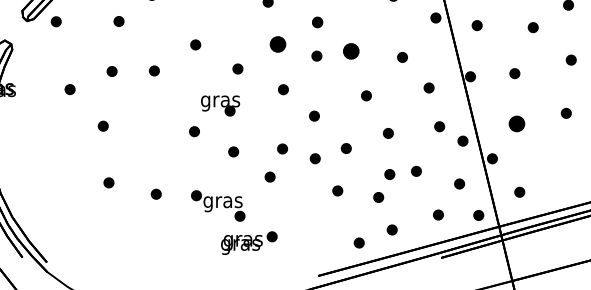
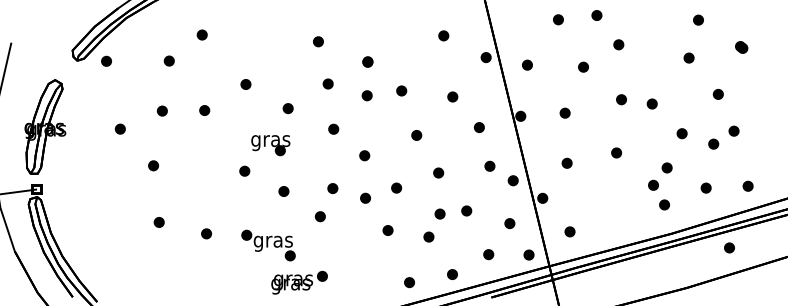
part: (277, 43) -> (327, 83), size x0.62
part: (351, 50) -> (401, 90), size x0.62
part: (516, 122) -> (566, 162), size x0.62
part: (392, 229) -> (452, 274), moved

